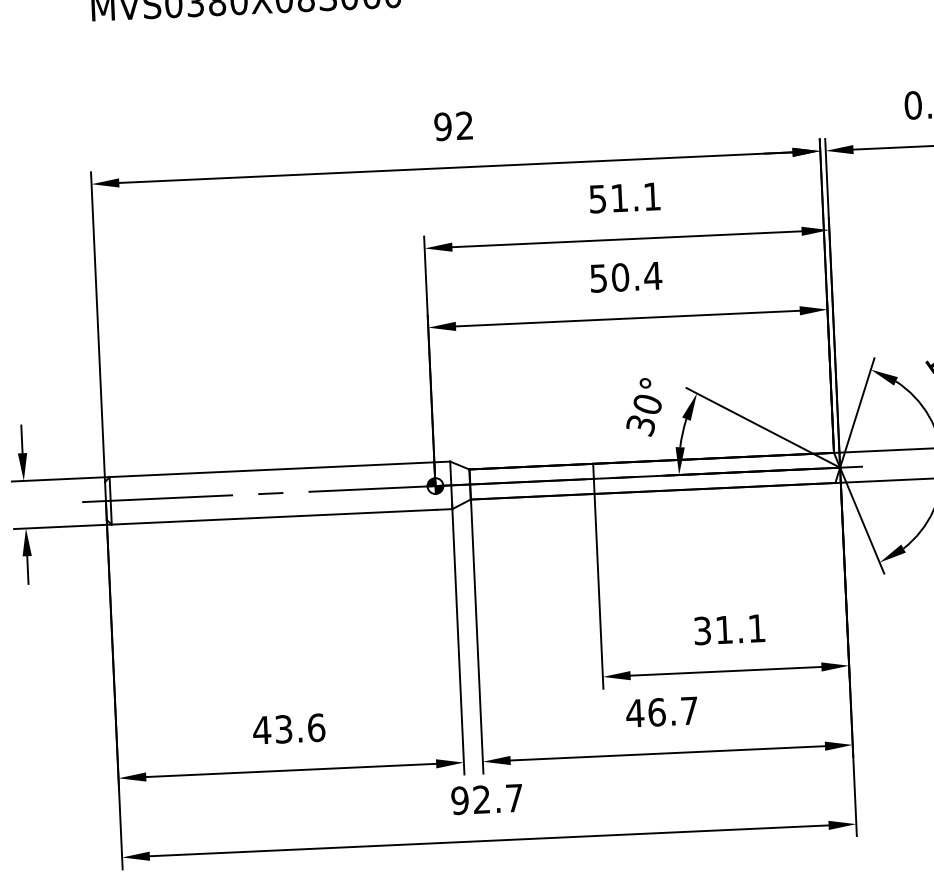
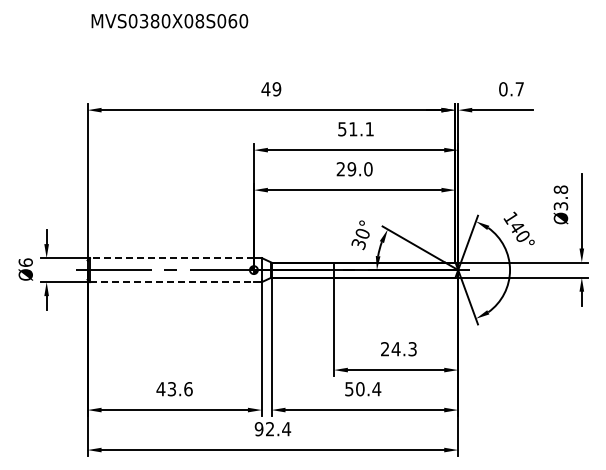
text: (454, 126) -> (271, 89), 92 -> 49
text: (625, 277) -> (354, 169), 50.4 -> 29.0
line: (271, 470) -> (171, 258), solid -> dashed
line: (273, 518) -> (171, 282), solid -> dashed
text: (728, 630) -> (398, 349), 31.1 -> 24.3
text: (661, 712) -> (362, 389), 46.7 -> 50.4
text: (514, 798) -> (286, 429), 92.7 -> 92.4

